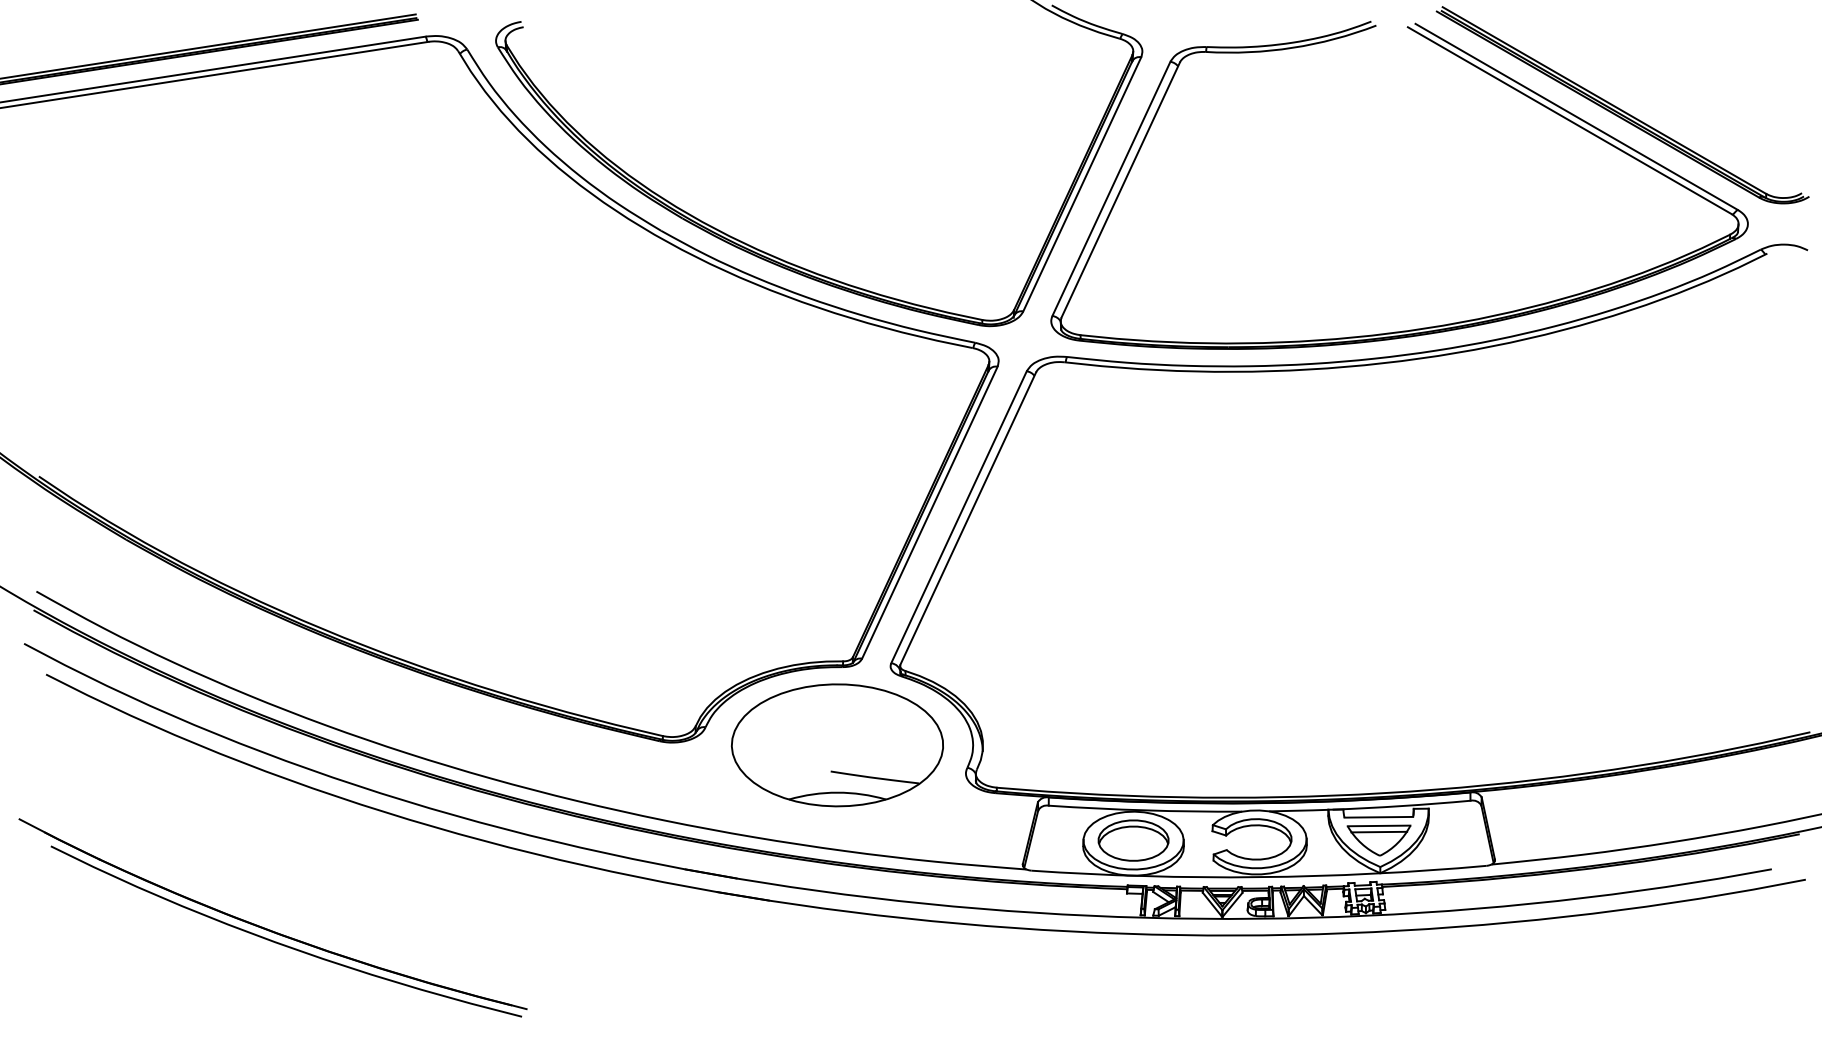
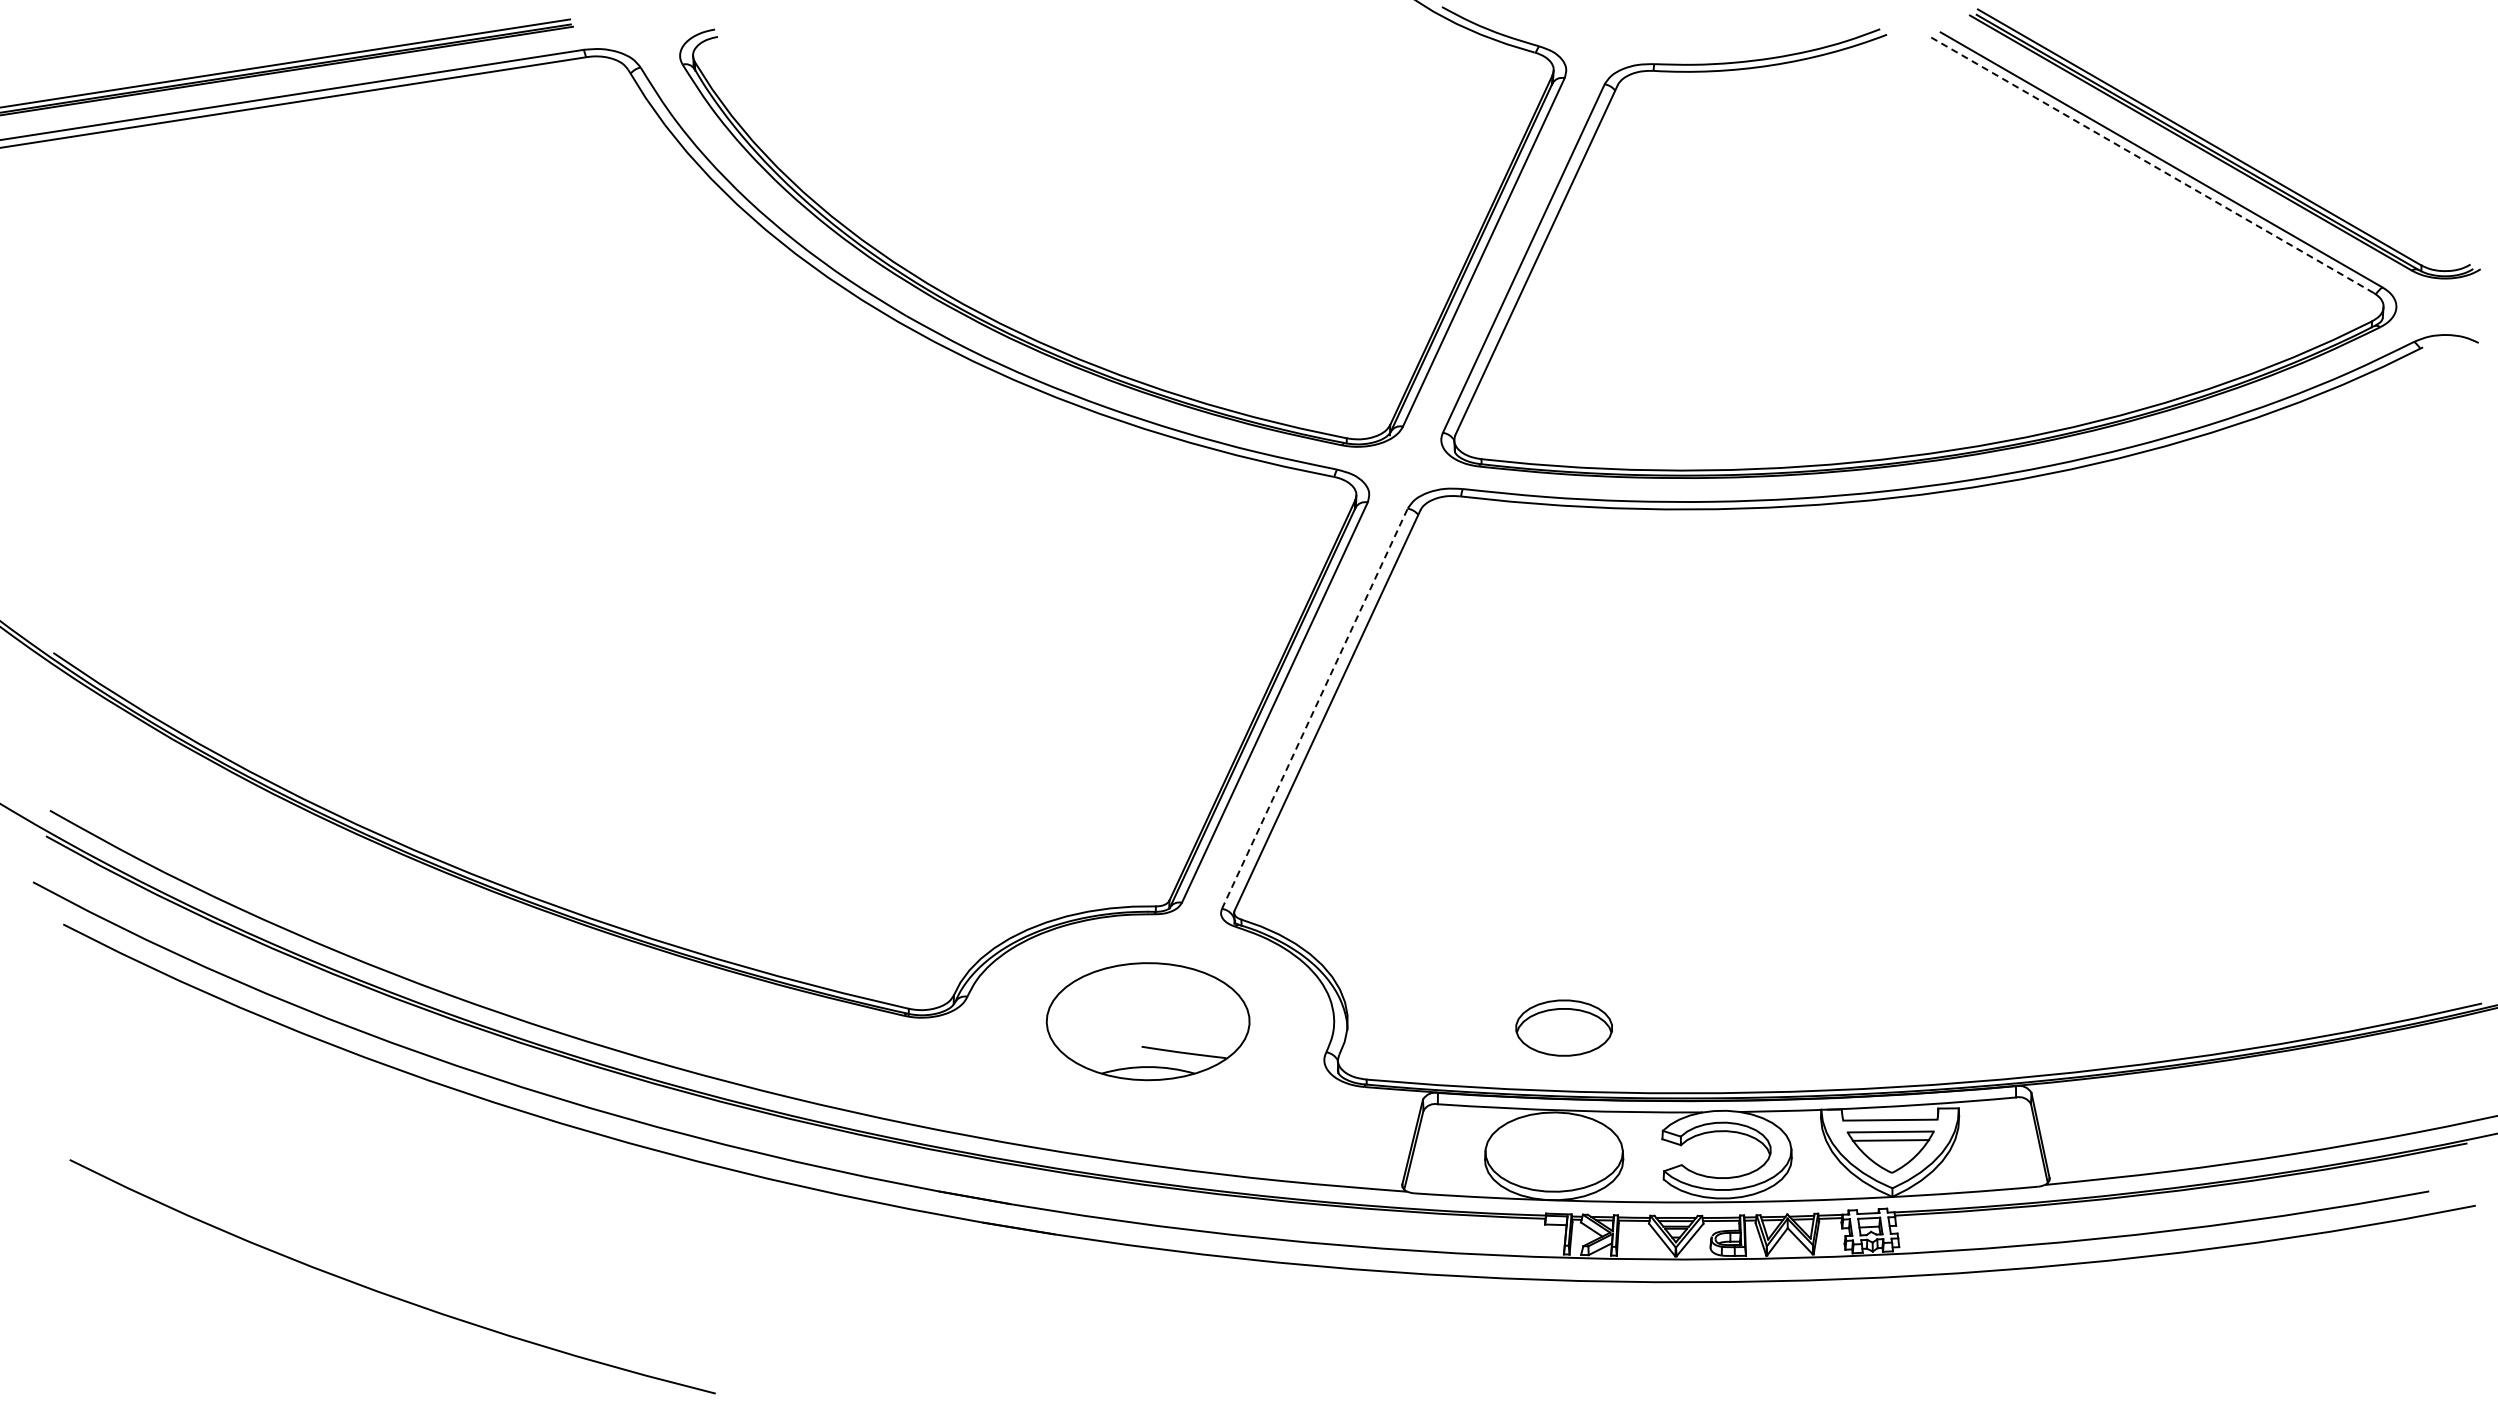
line: (1569, 120) -> (2151, 164), solid -> dashed
line: (958, 517) -> (1314, 708), solid -> dashed
part: (836, 745) -> (1147, 1021), size x0.7
part: (1133, 840) -> (1563, 1027), moved
part: (268, 929) -> (368, 1273), removed

